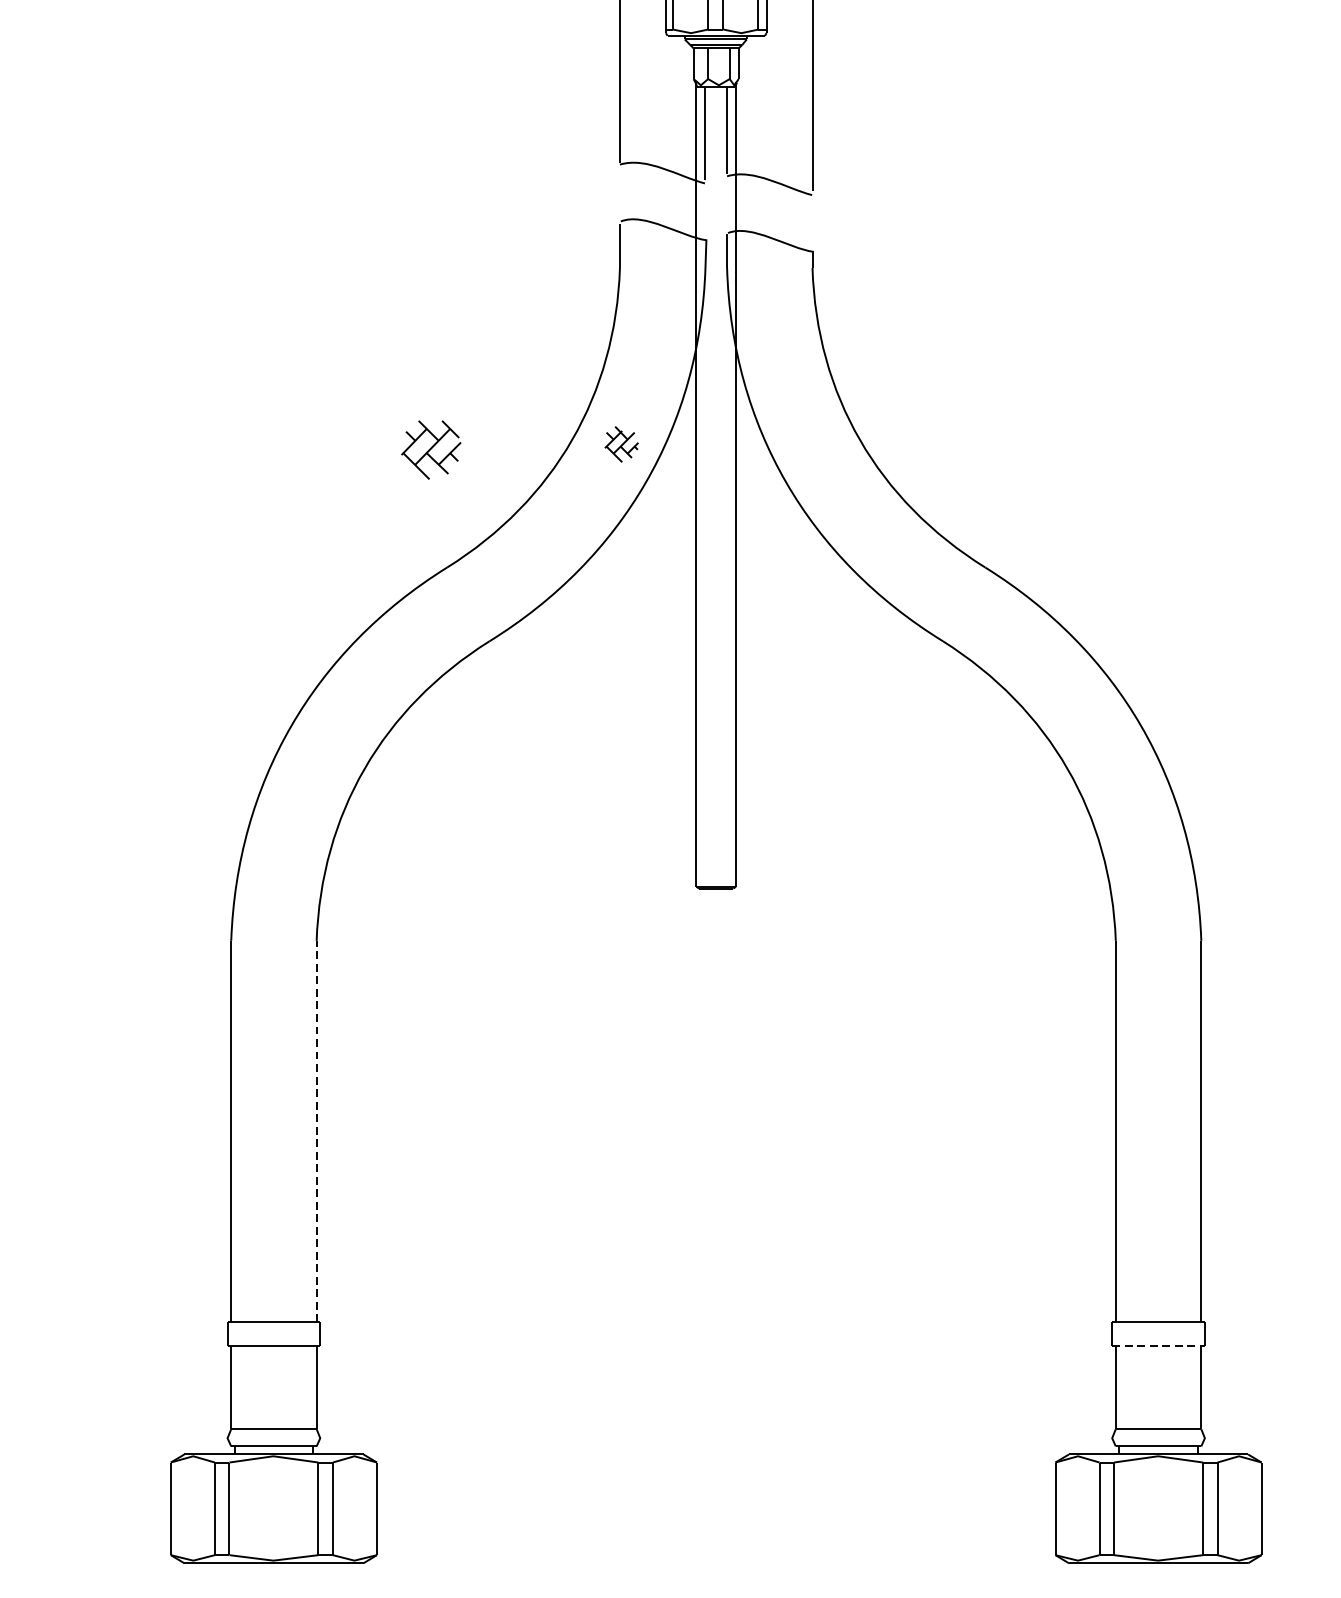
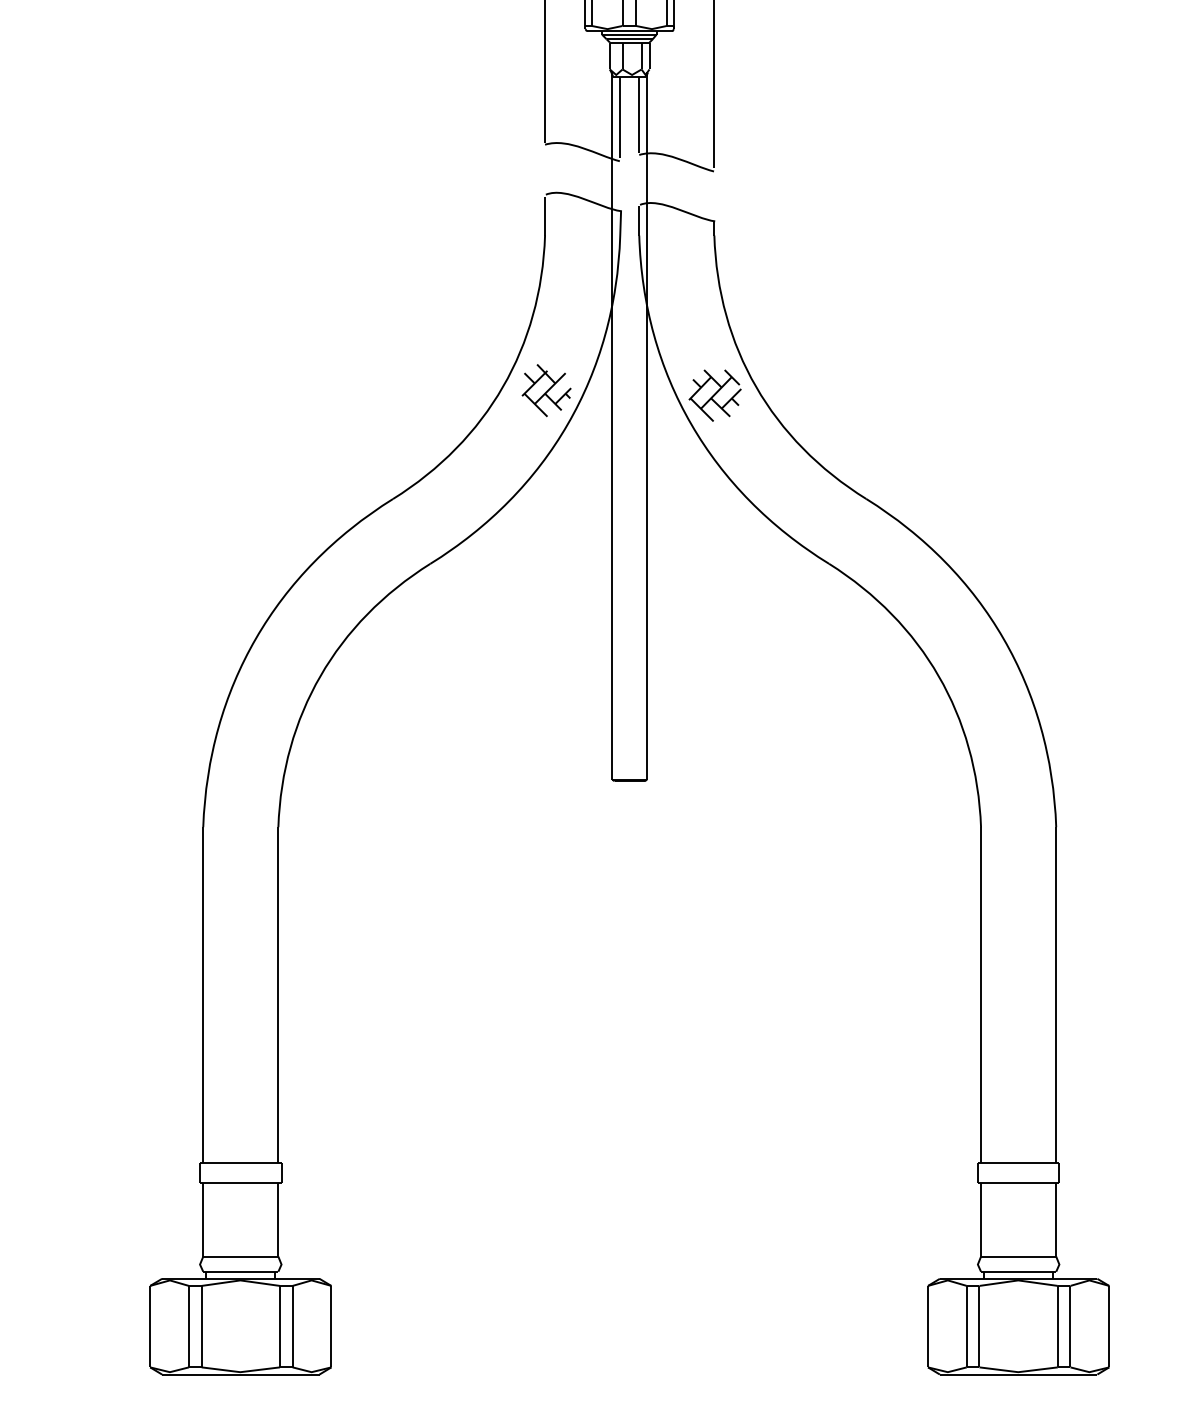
part: (621, 444) -> (546, 390), size x1.67
part: (430, 449) -> (714, 395), moved
line: (316, 1131) -> (278, 994), dashed -> solid
line: (1158, 1346) -> (1018, 1183), dashed -> solid

